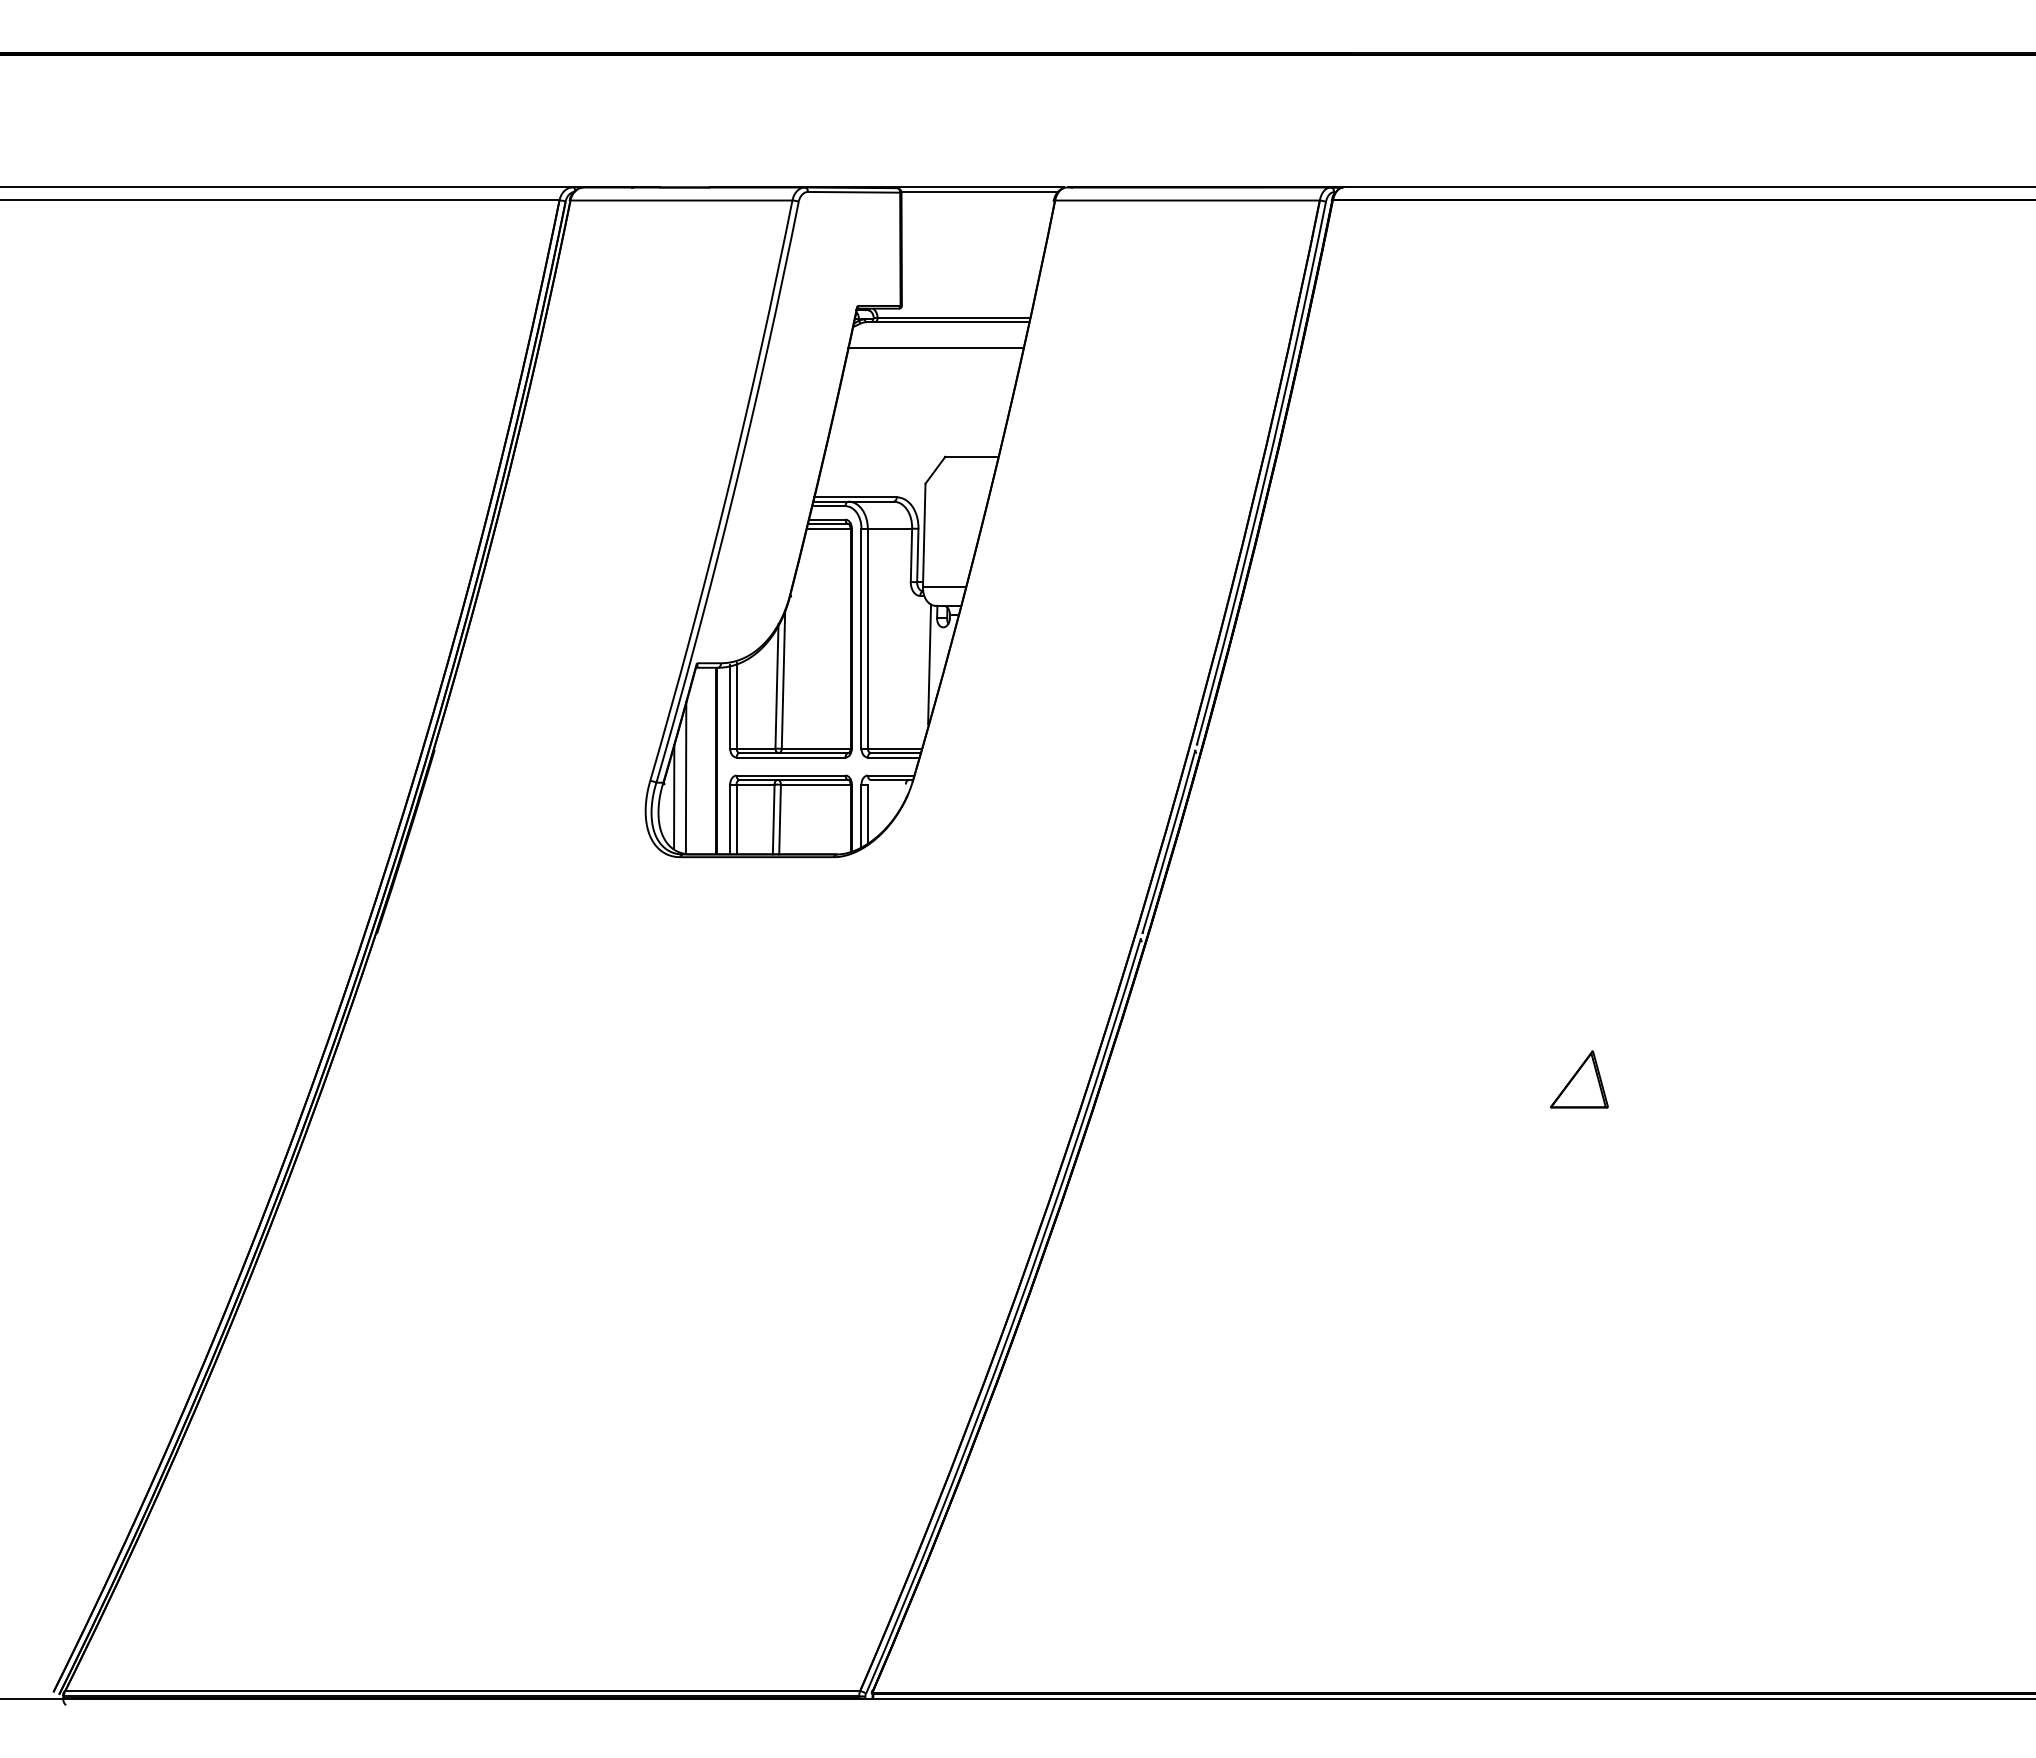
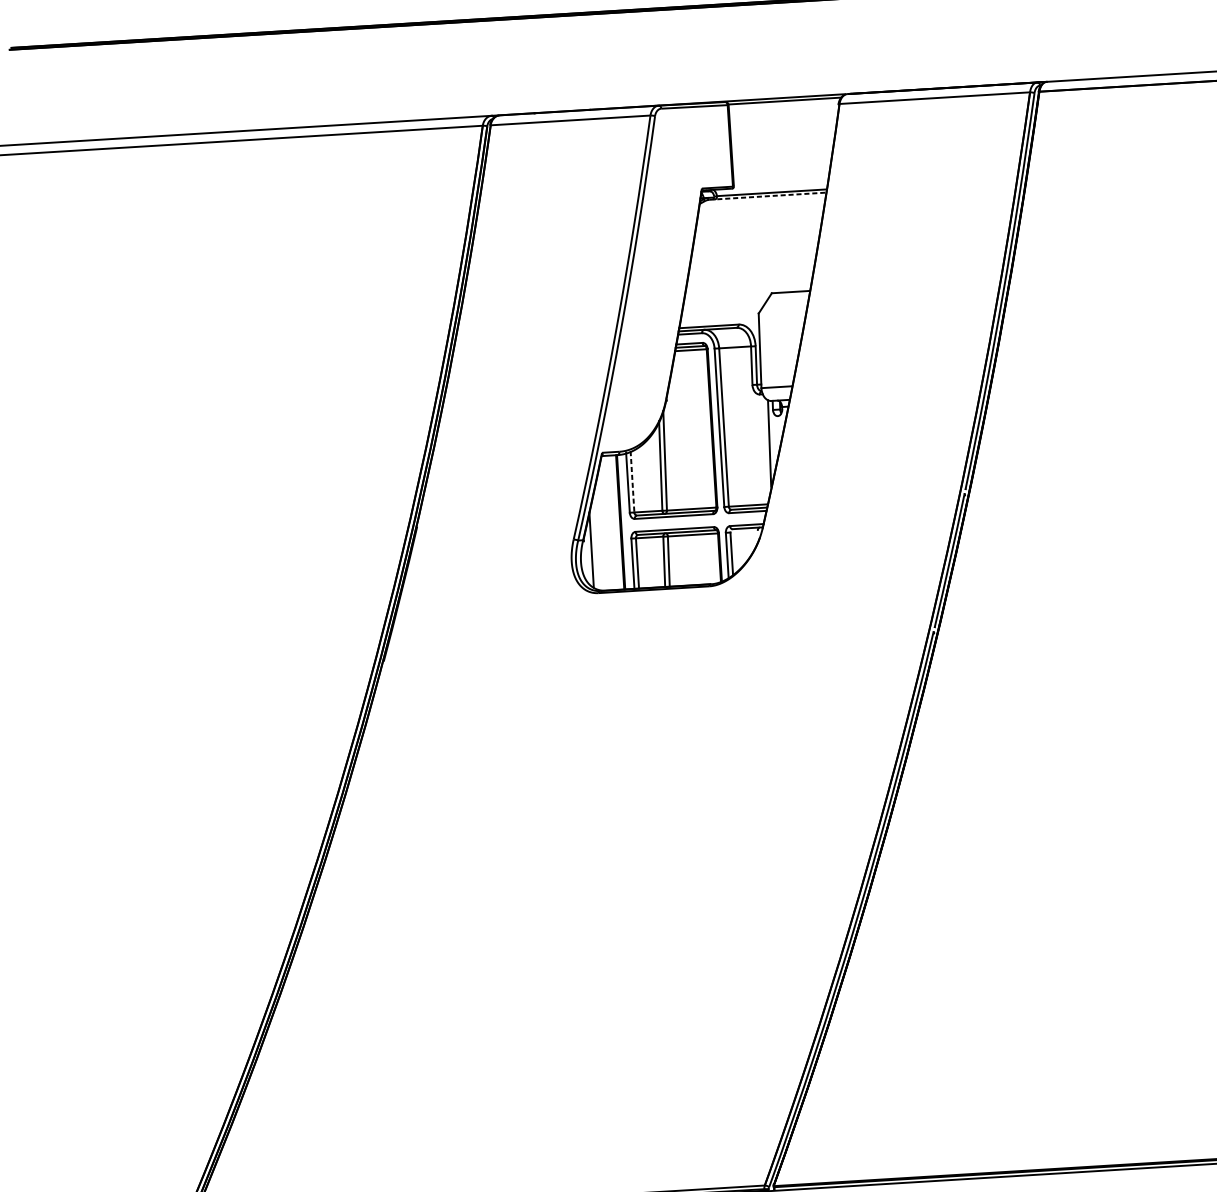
line: (948, 322) -> (768, 196), solid -> dashed
line: (935, 348) -> (759, 215), removed
line: (736, 705) -> (632, 481), solid -> dashed
line: (685, 777) -> (598, 535), removed

